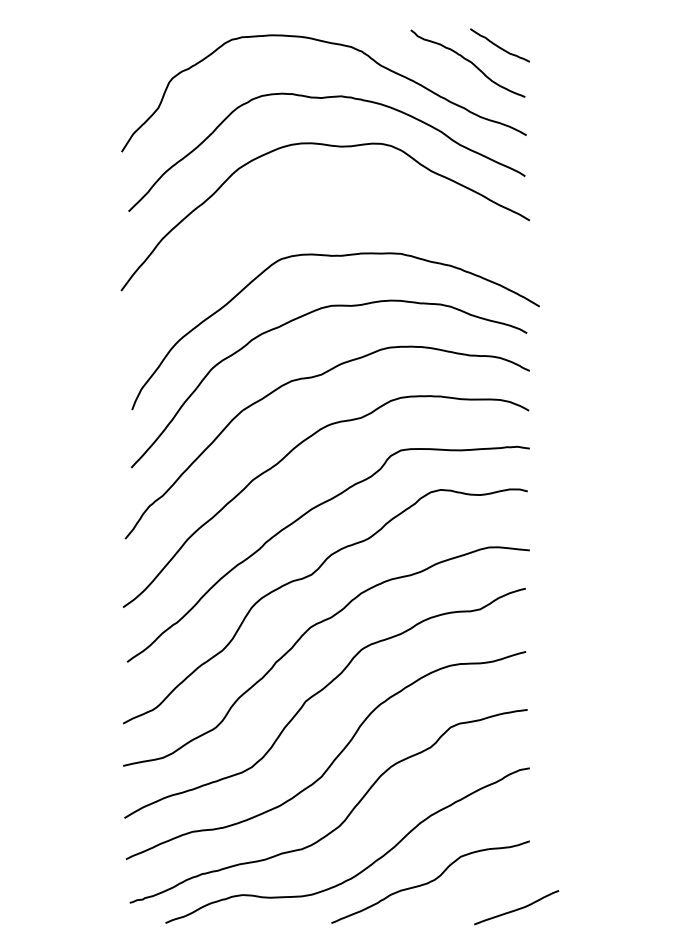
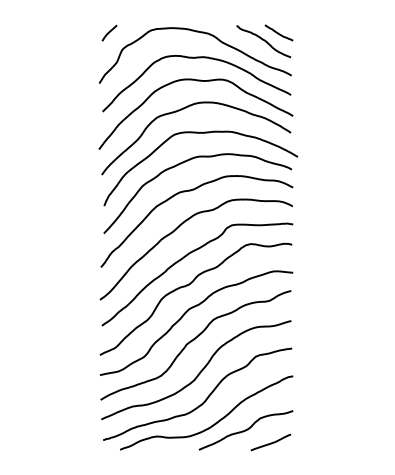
line: (143, 44) -> (109, 32), added
curve: (301, 206) -> (184, 109), added
curve: (515, 907) -> (270, 442), moved

